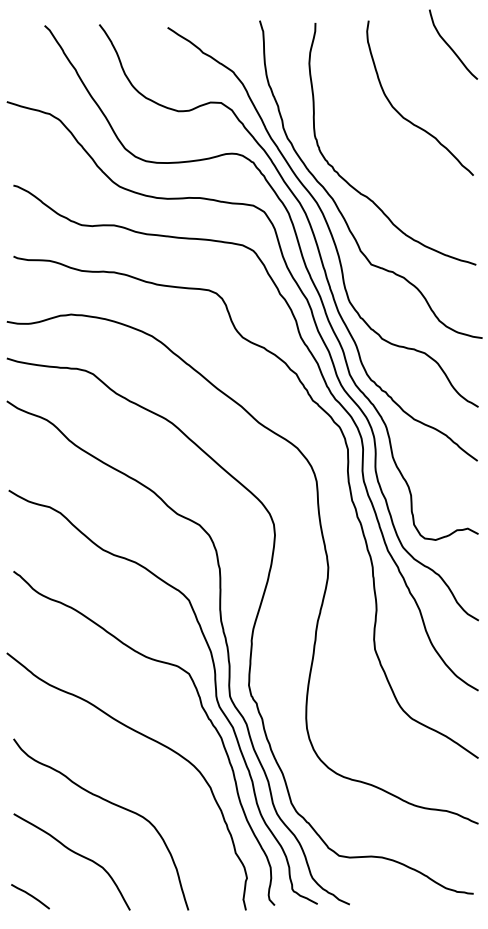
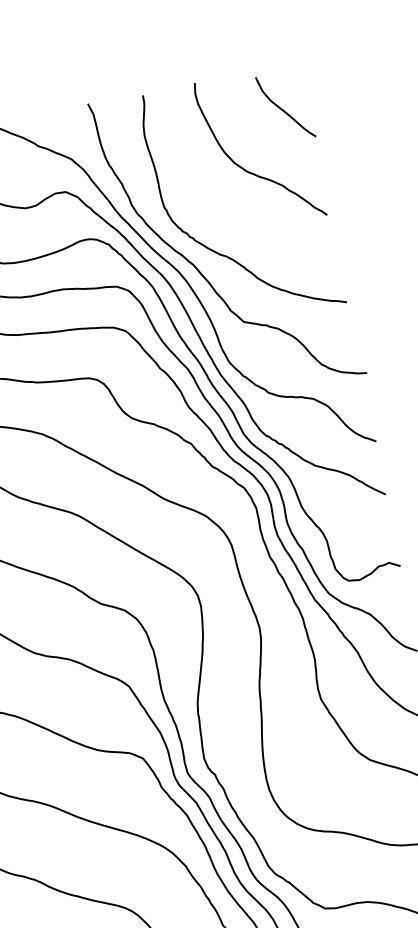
curve: (450, 46) -> (283, 109), moved

